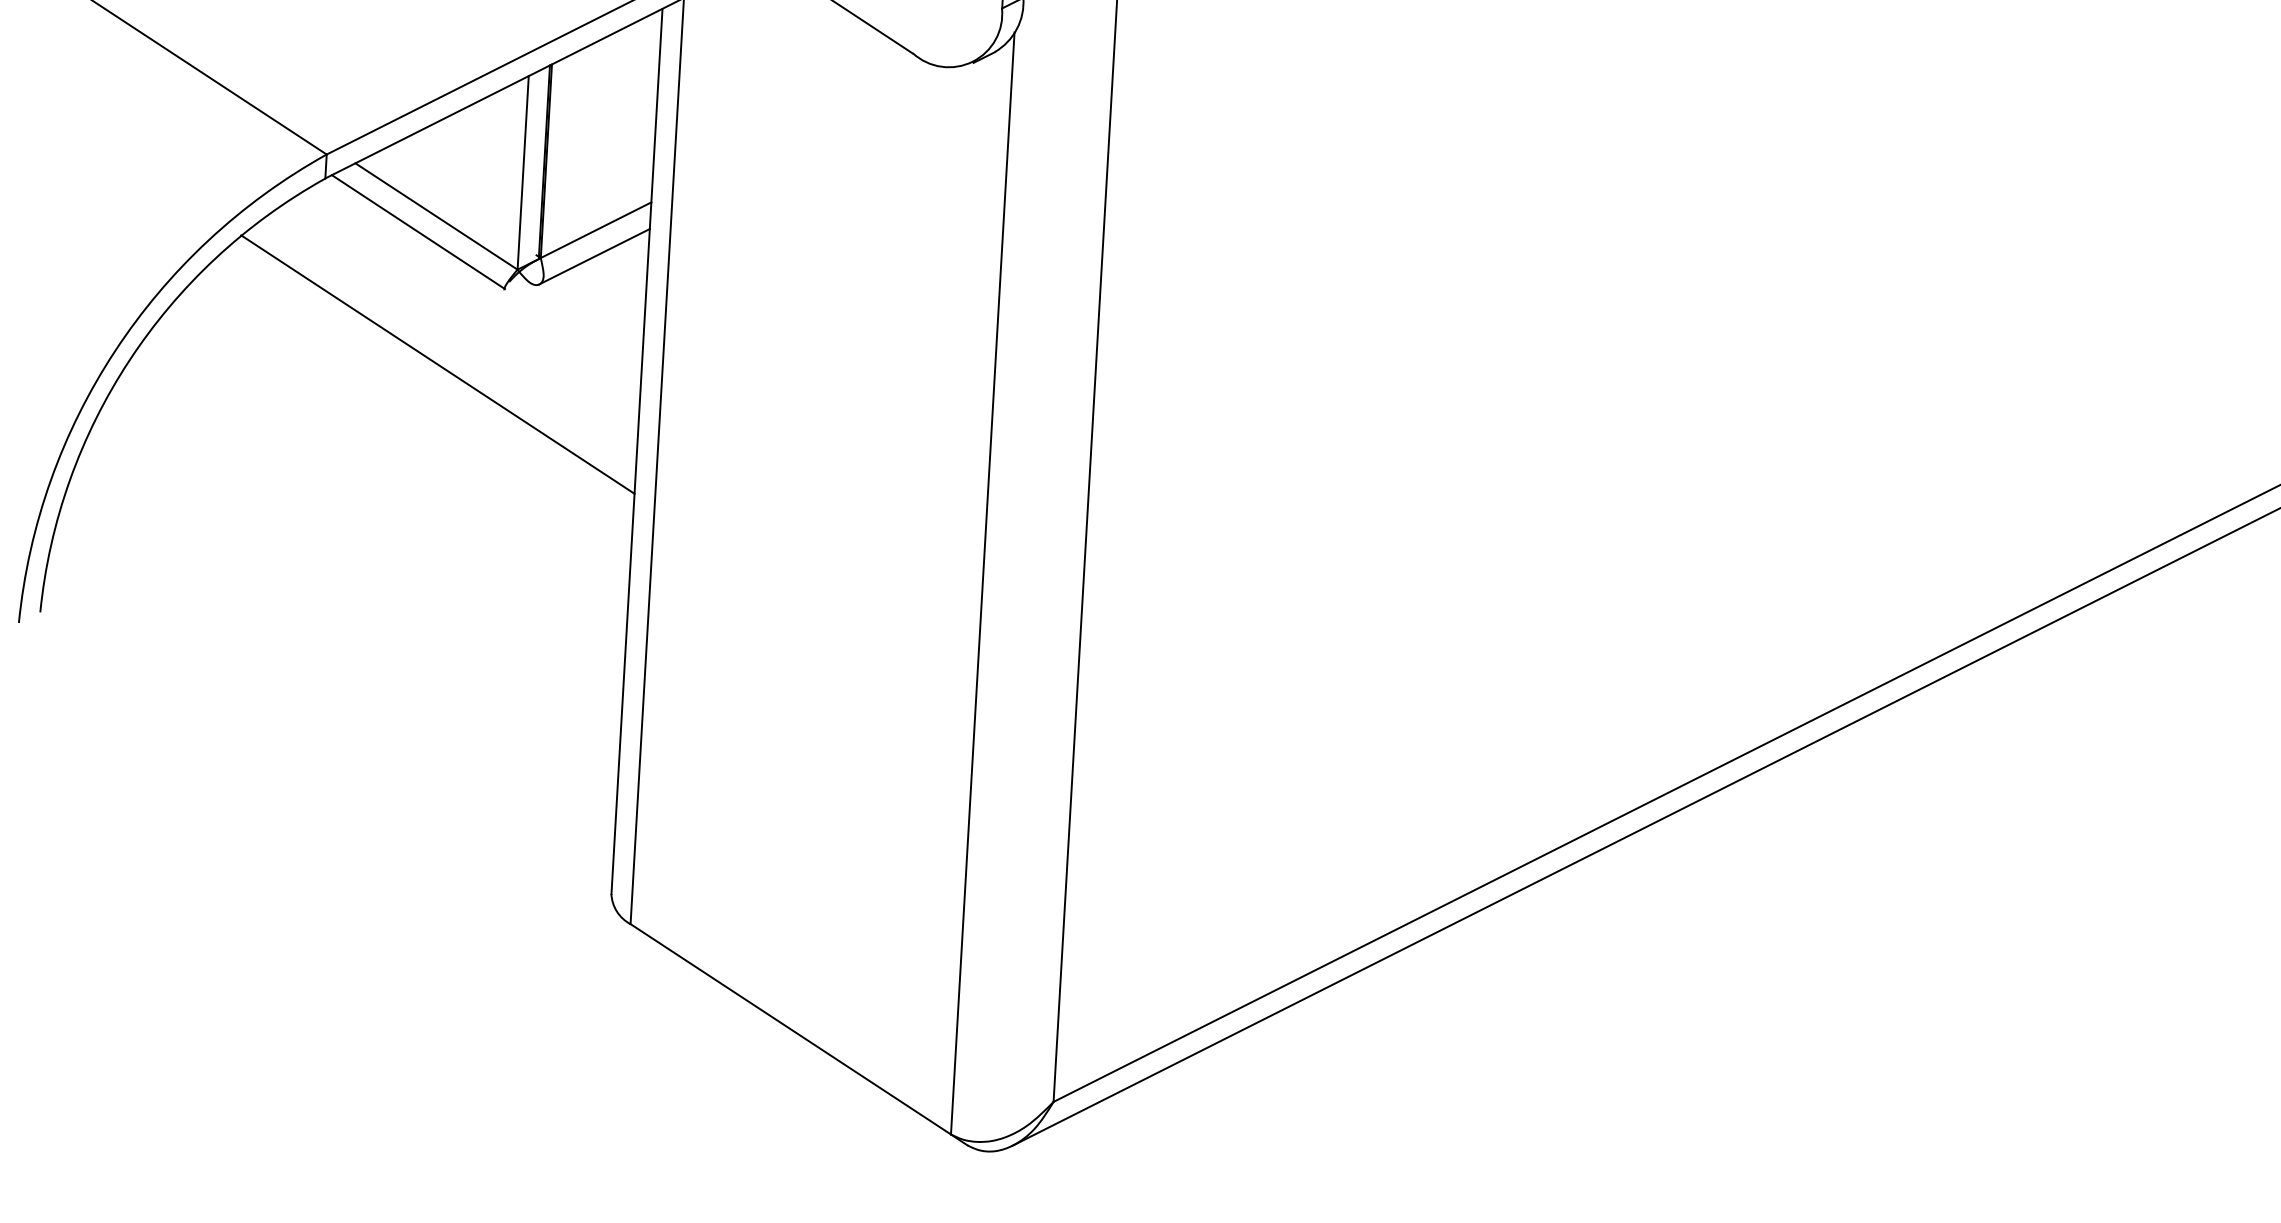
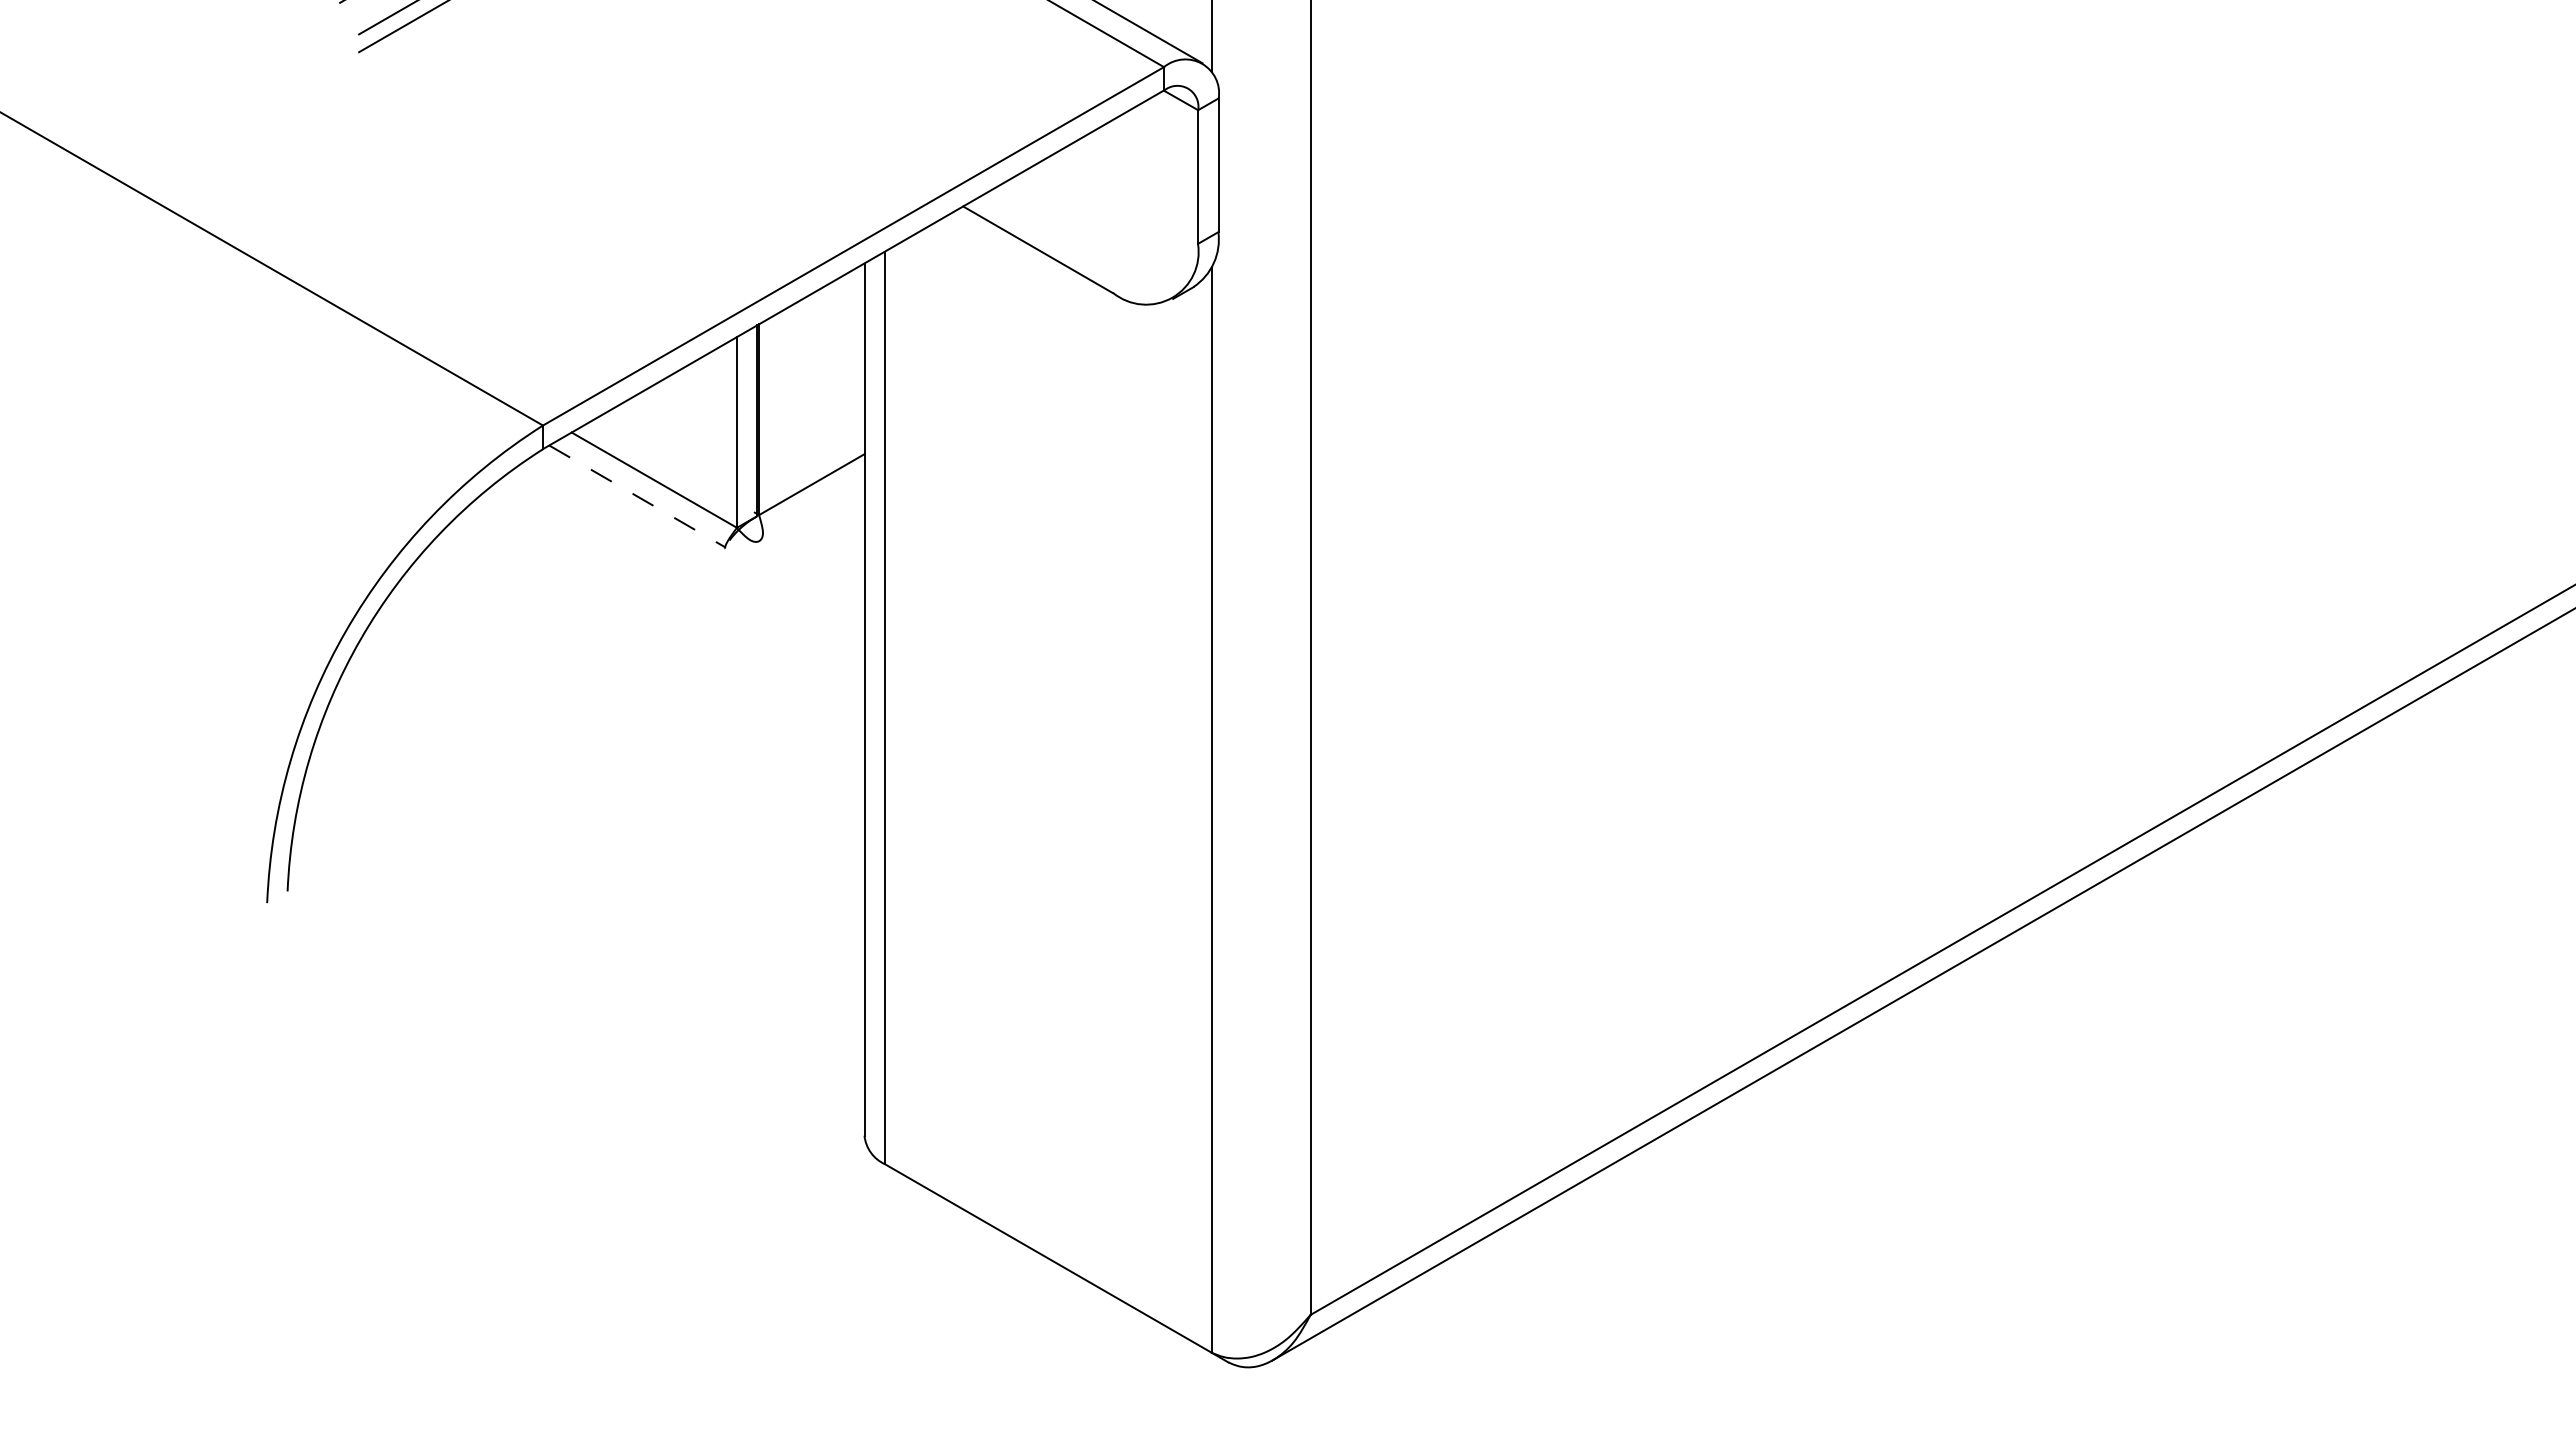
line: (418, 232) -> (637, 496), solid -> dashed
line: (594, 256) -> (811, 510), removed
line: (437, 364) -> (663, 625), removed

